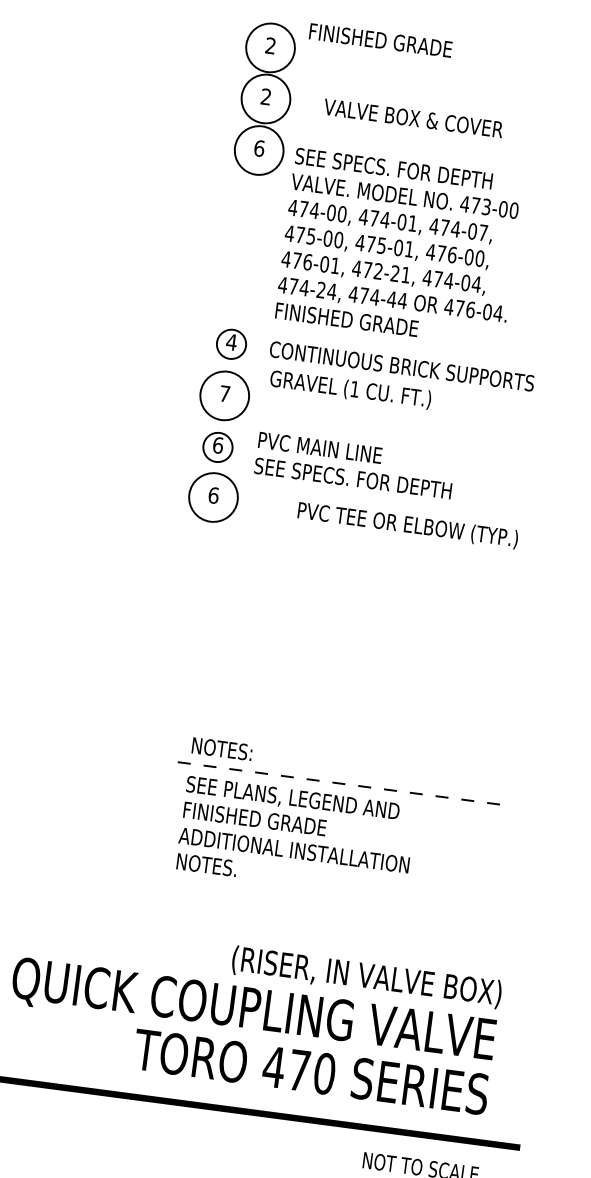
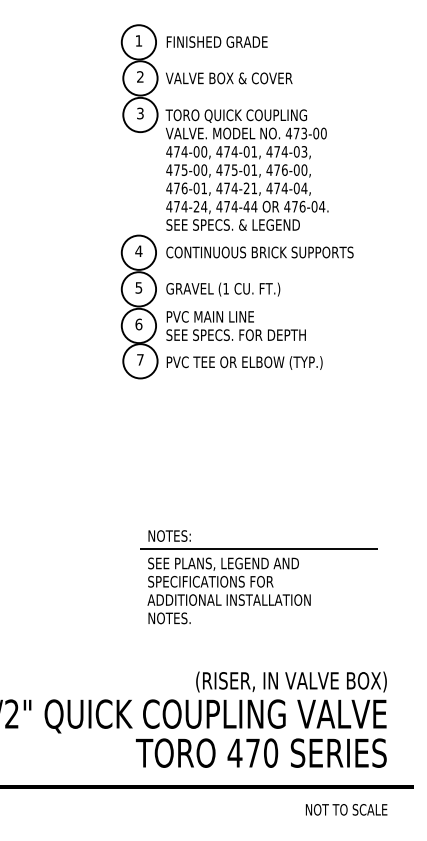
text: (379, 39) -> (216, 41), moved
text: (270, 45) -> (138, 40), 2 -> 1
text: (413, 118) -> (229, 78), moved
text: (259, 148) -> (140, 113), 6 -> 3
text: (394, 169) -> (236, 115), SEE SPECS. FOR DEPTH -> TORO QUICK COUPLING
text: (483, 232) -> (304, 151), 474-07, -> 474-03,
text: (378, 271) -> (234, 188), 472-21, -> 474-21,
text: (368, 321) -> (232, 224), FINISHED GRADE -> SEE SPECS. & LEGEND
circle: (230, 343) -> (138, 252), size x1.67
text: (351, 389) -> (223, 289), moved
text: (224, 393) -> (138, 287), 7 -> 5
circle: (217, 446) -> (138, 325), size x1.67
text: (213, 495) -> (140, 359), 6 -> 7
text: (407, 524) -> (244, 362), moved
line: (344, 784) -> (258, 549), dashed -> solid
text: (271, 820) -> (210, 581), FINISHED GRADE -> SPECIFICATIONS FOR

